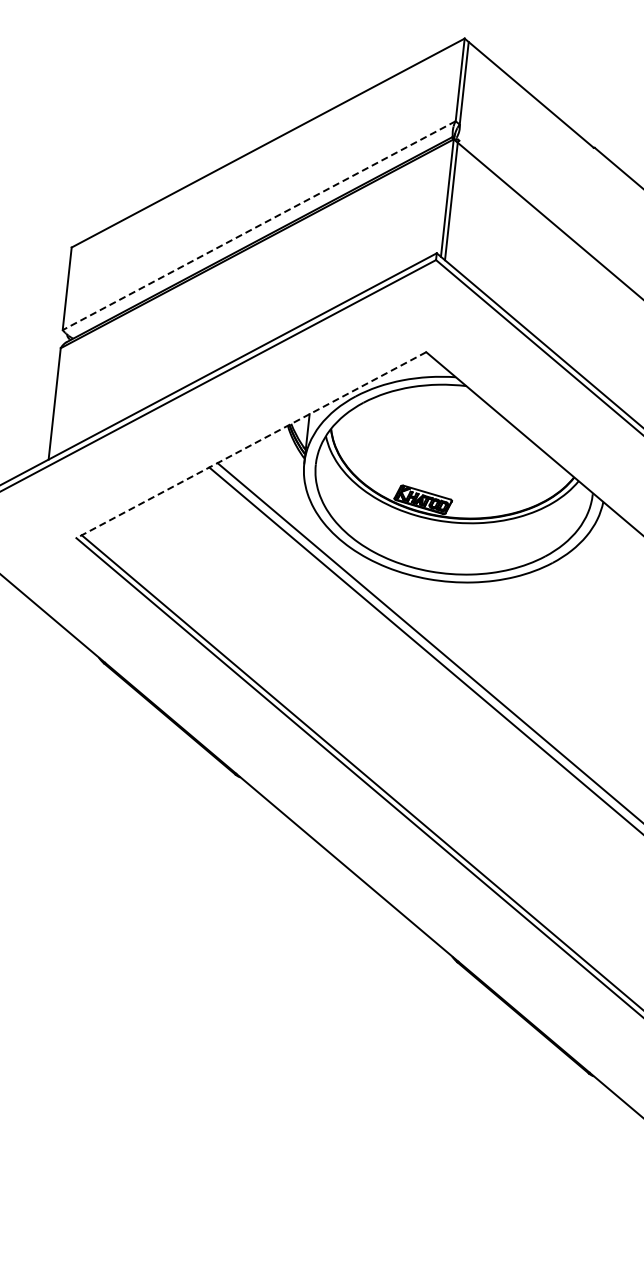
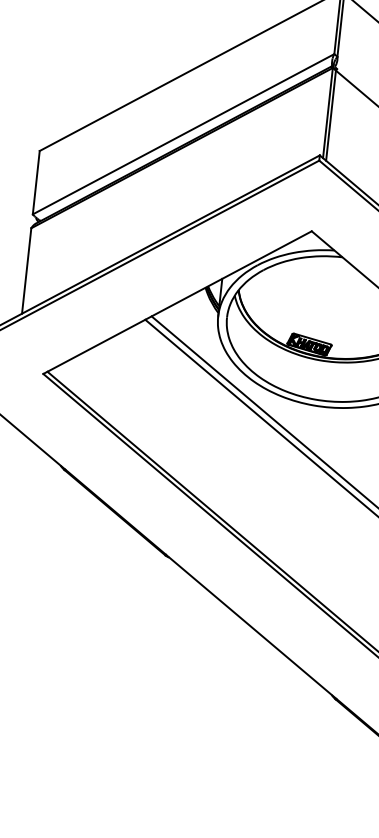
line: (259, 225) -> (183, 134), dashed -> solid
line: (250, 445) -> (176, 302), dashed -> solid

